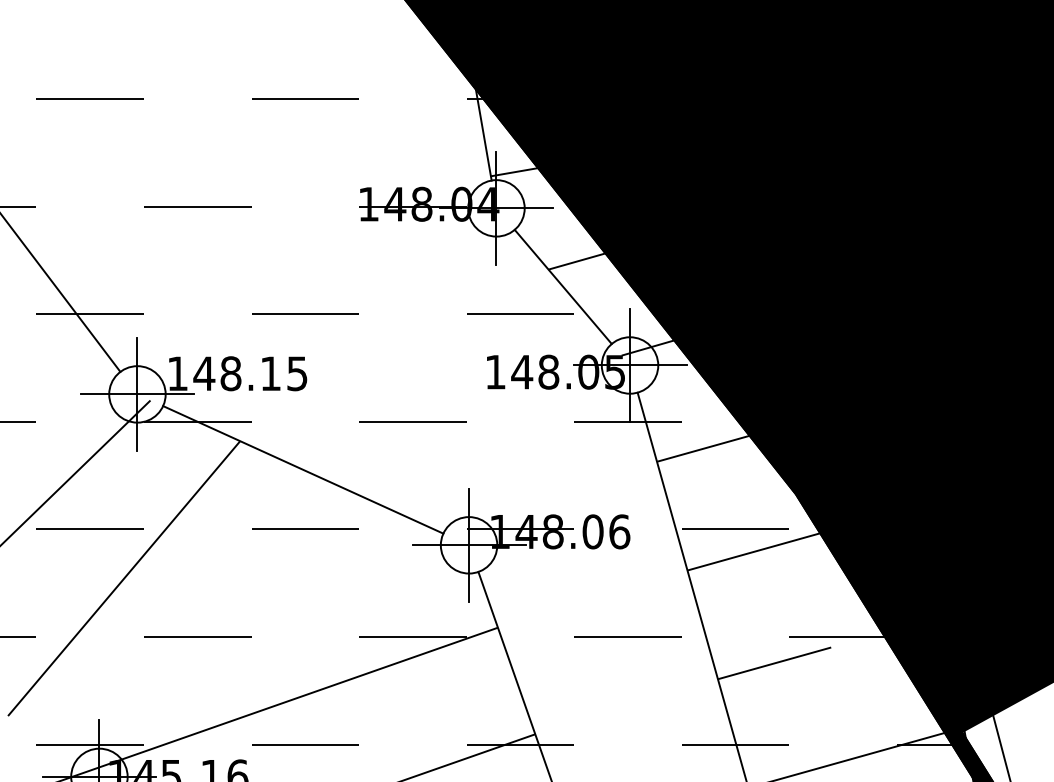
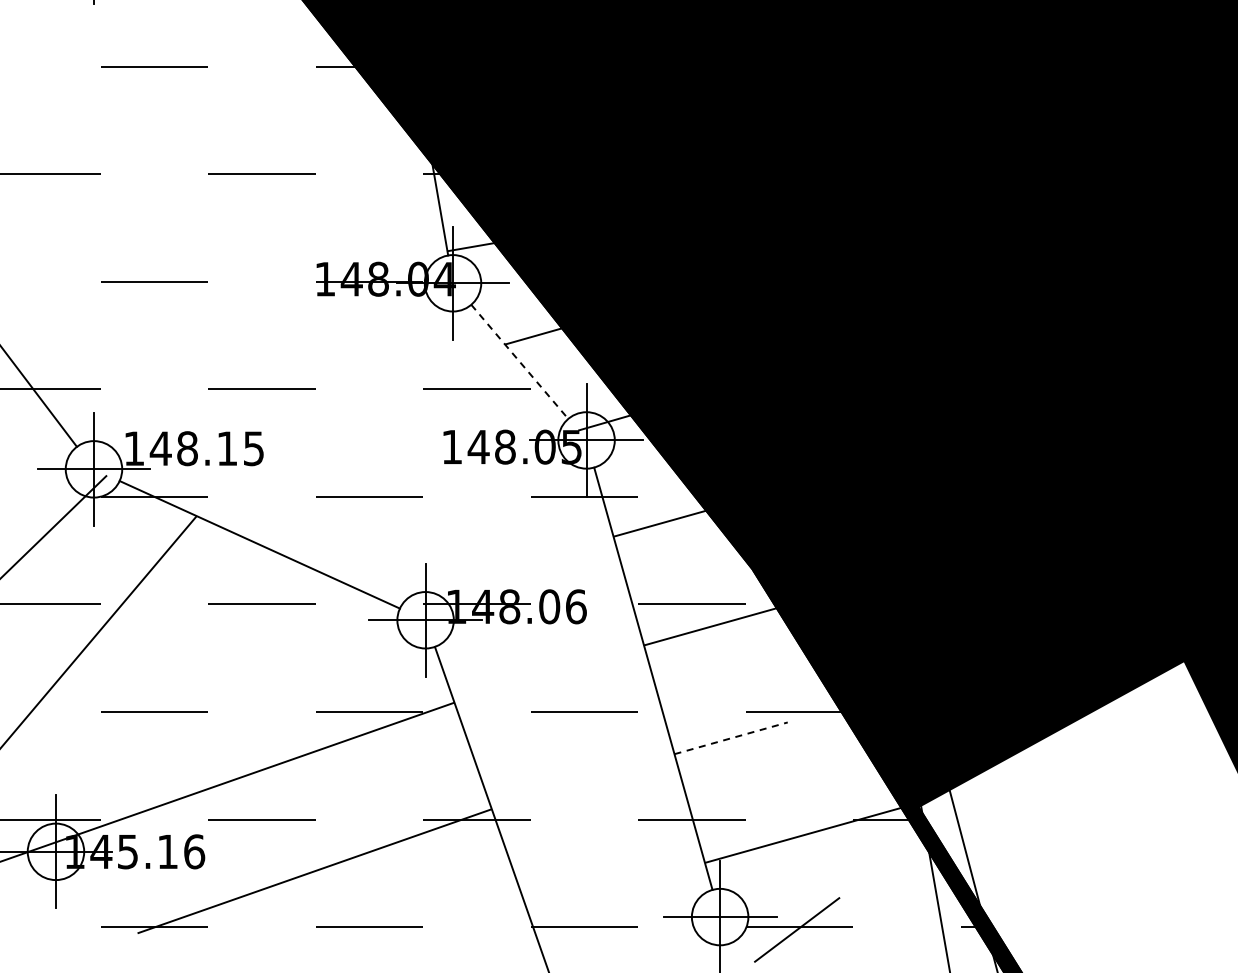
line: (562, 286) -> (519, 361), solid -> dashed
line: (774, 663) -> (731, 738), solid -> dashed

